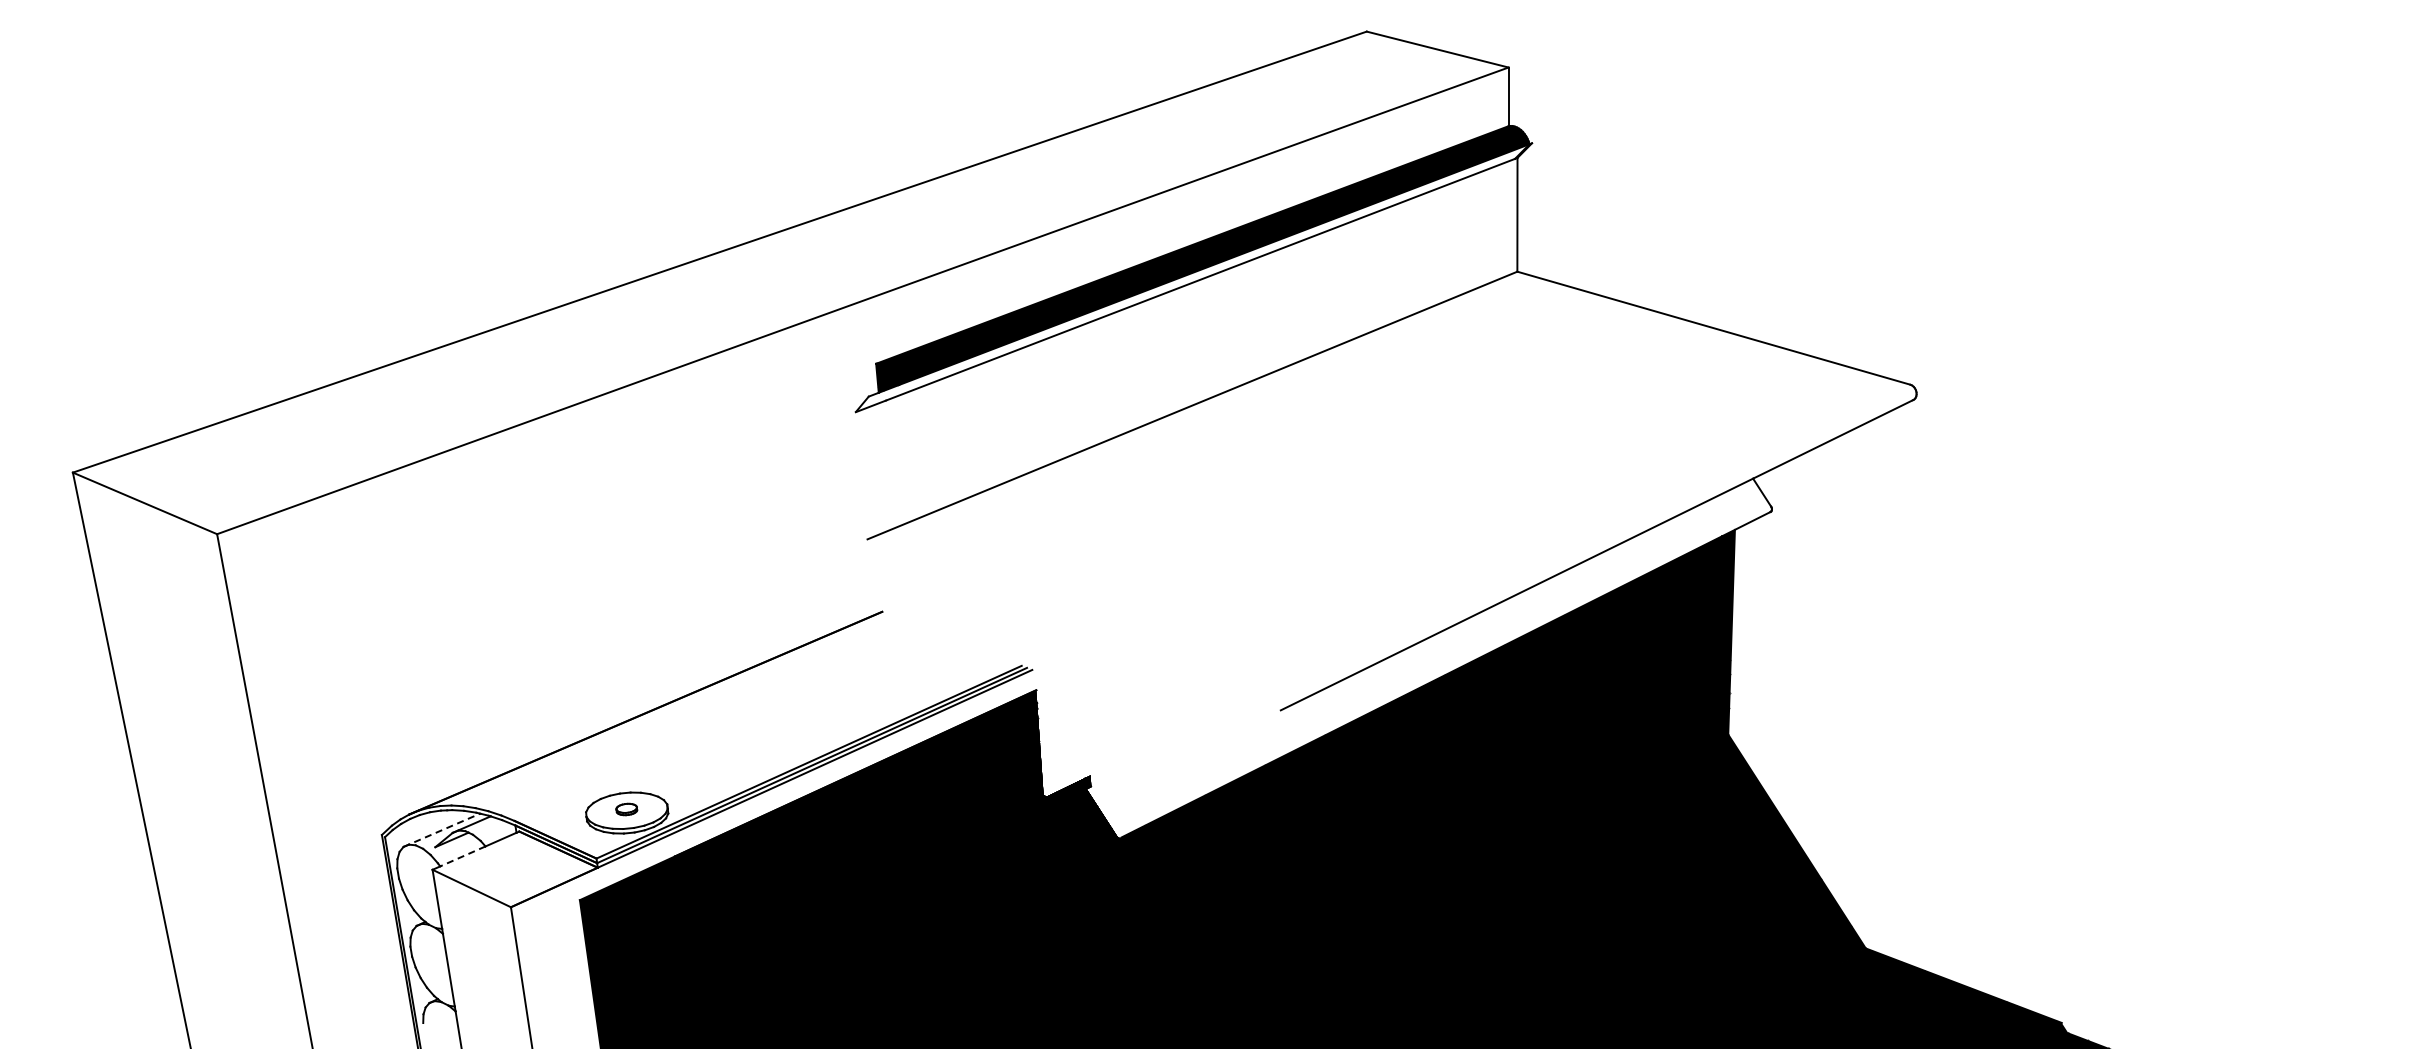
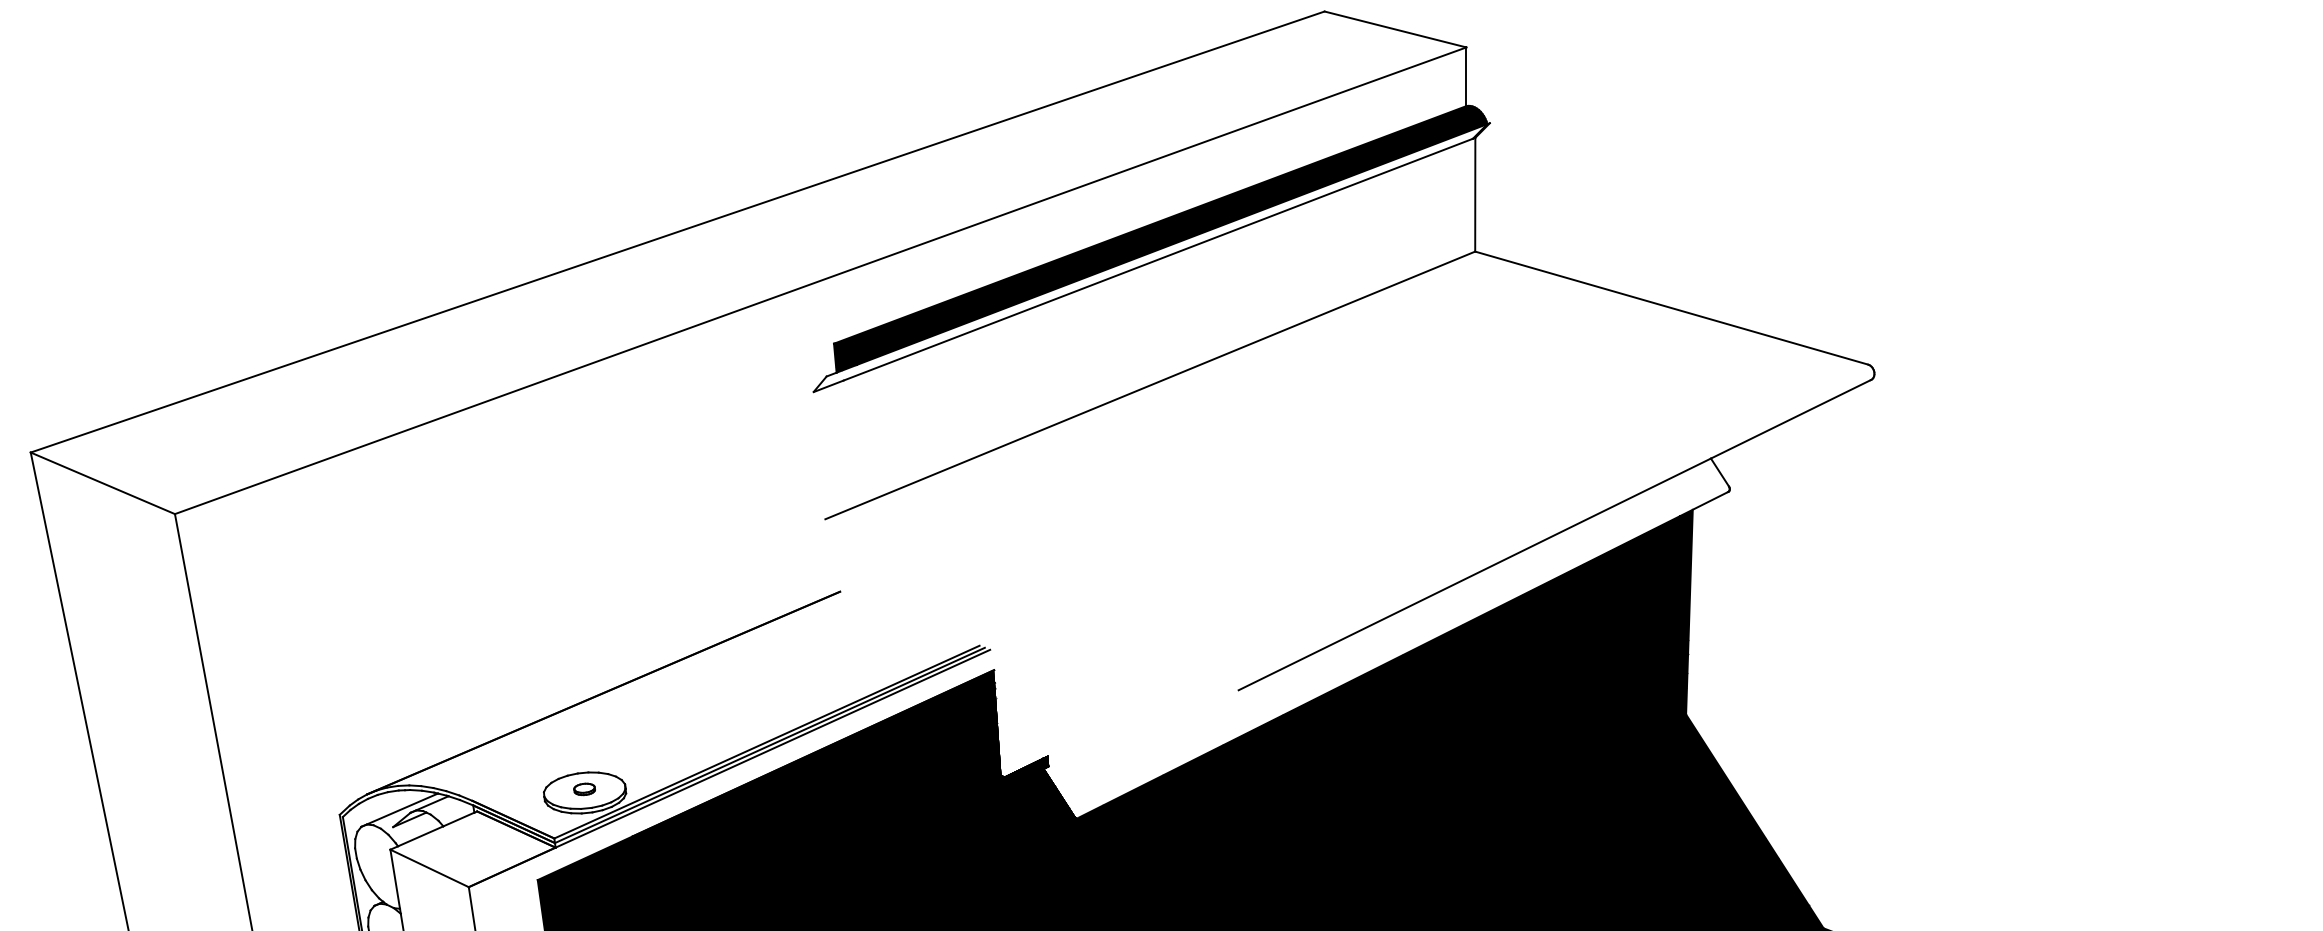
line: (441, 830) -> (399, 810), dashed -> solid
line: (462, 856) -> (420, 836), dashed -> solid

